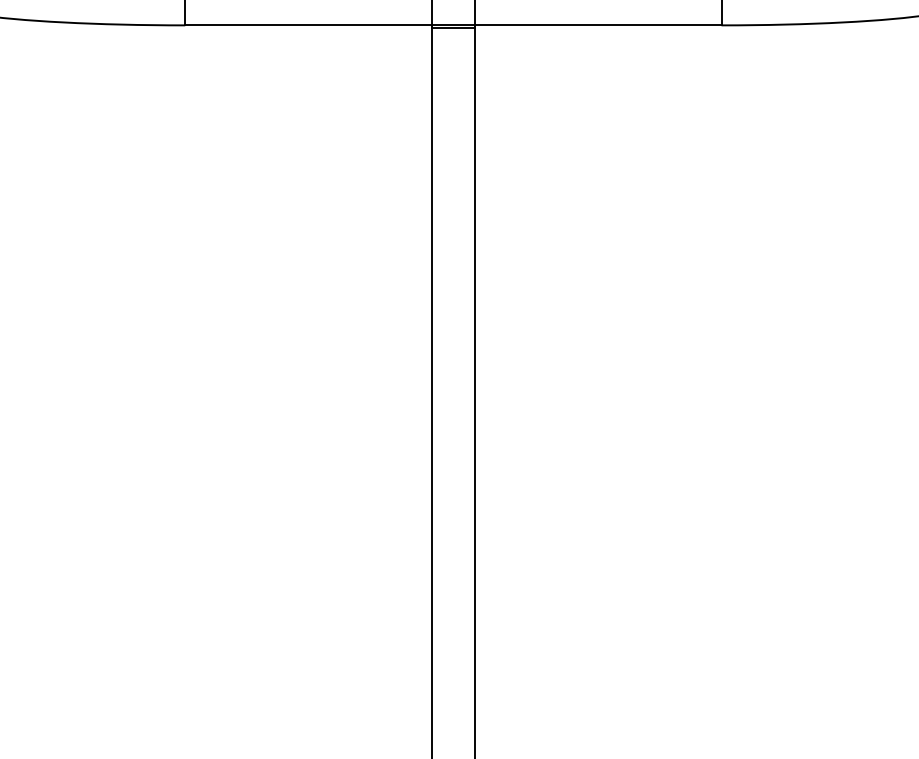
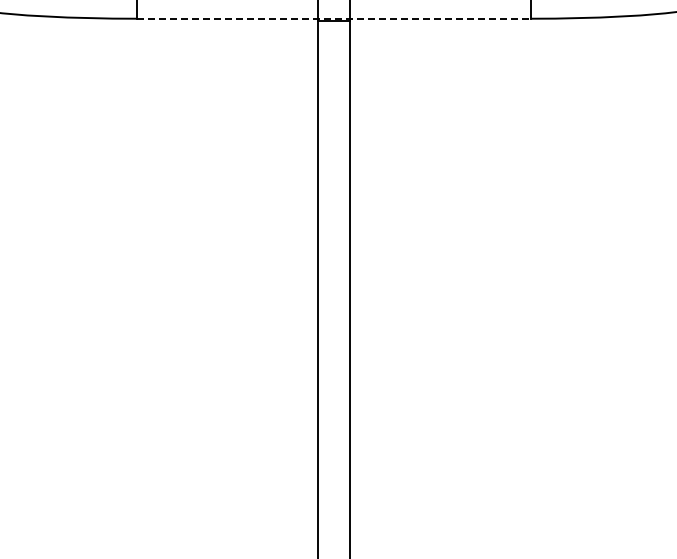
line: (454, 25) -> (334, 18), solid -> dashed

